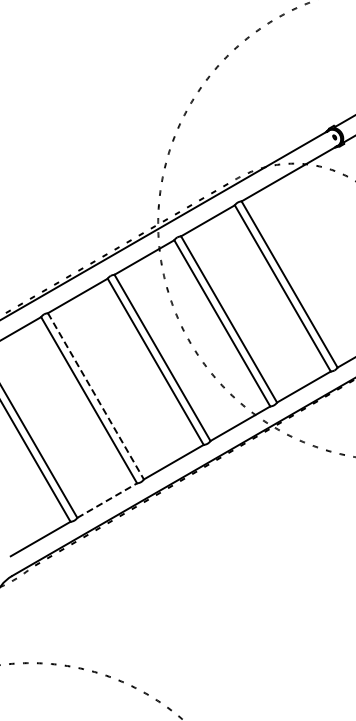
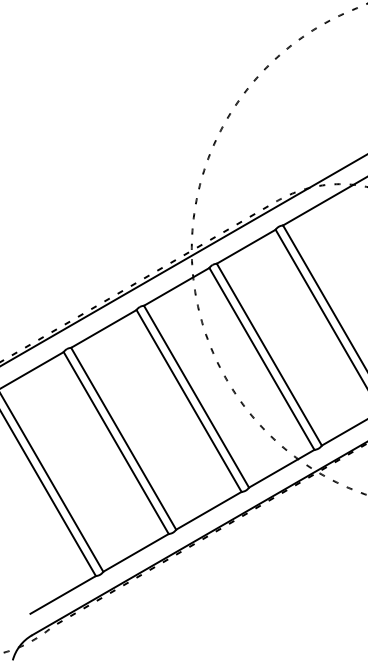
line: (95, 396) -> (123, 438), dashed -> solid
line: (107, 500) -> (136, 552), dashed -> solid

